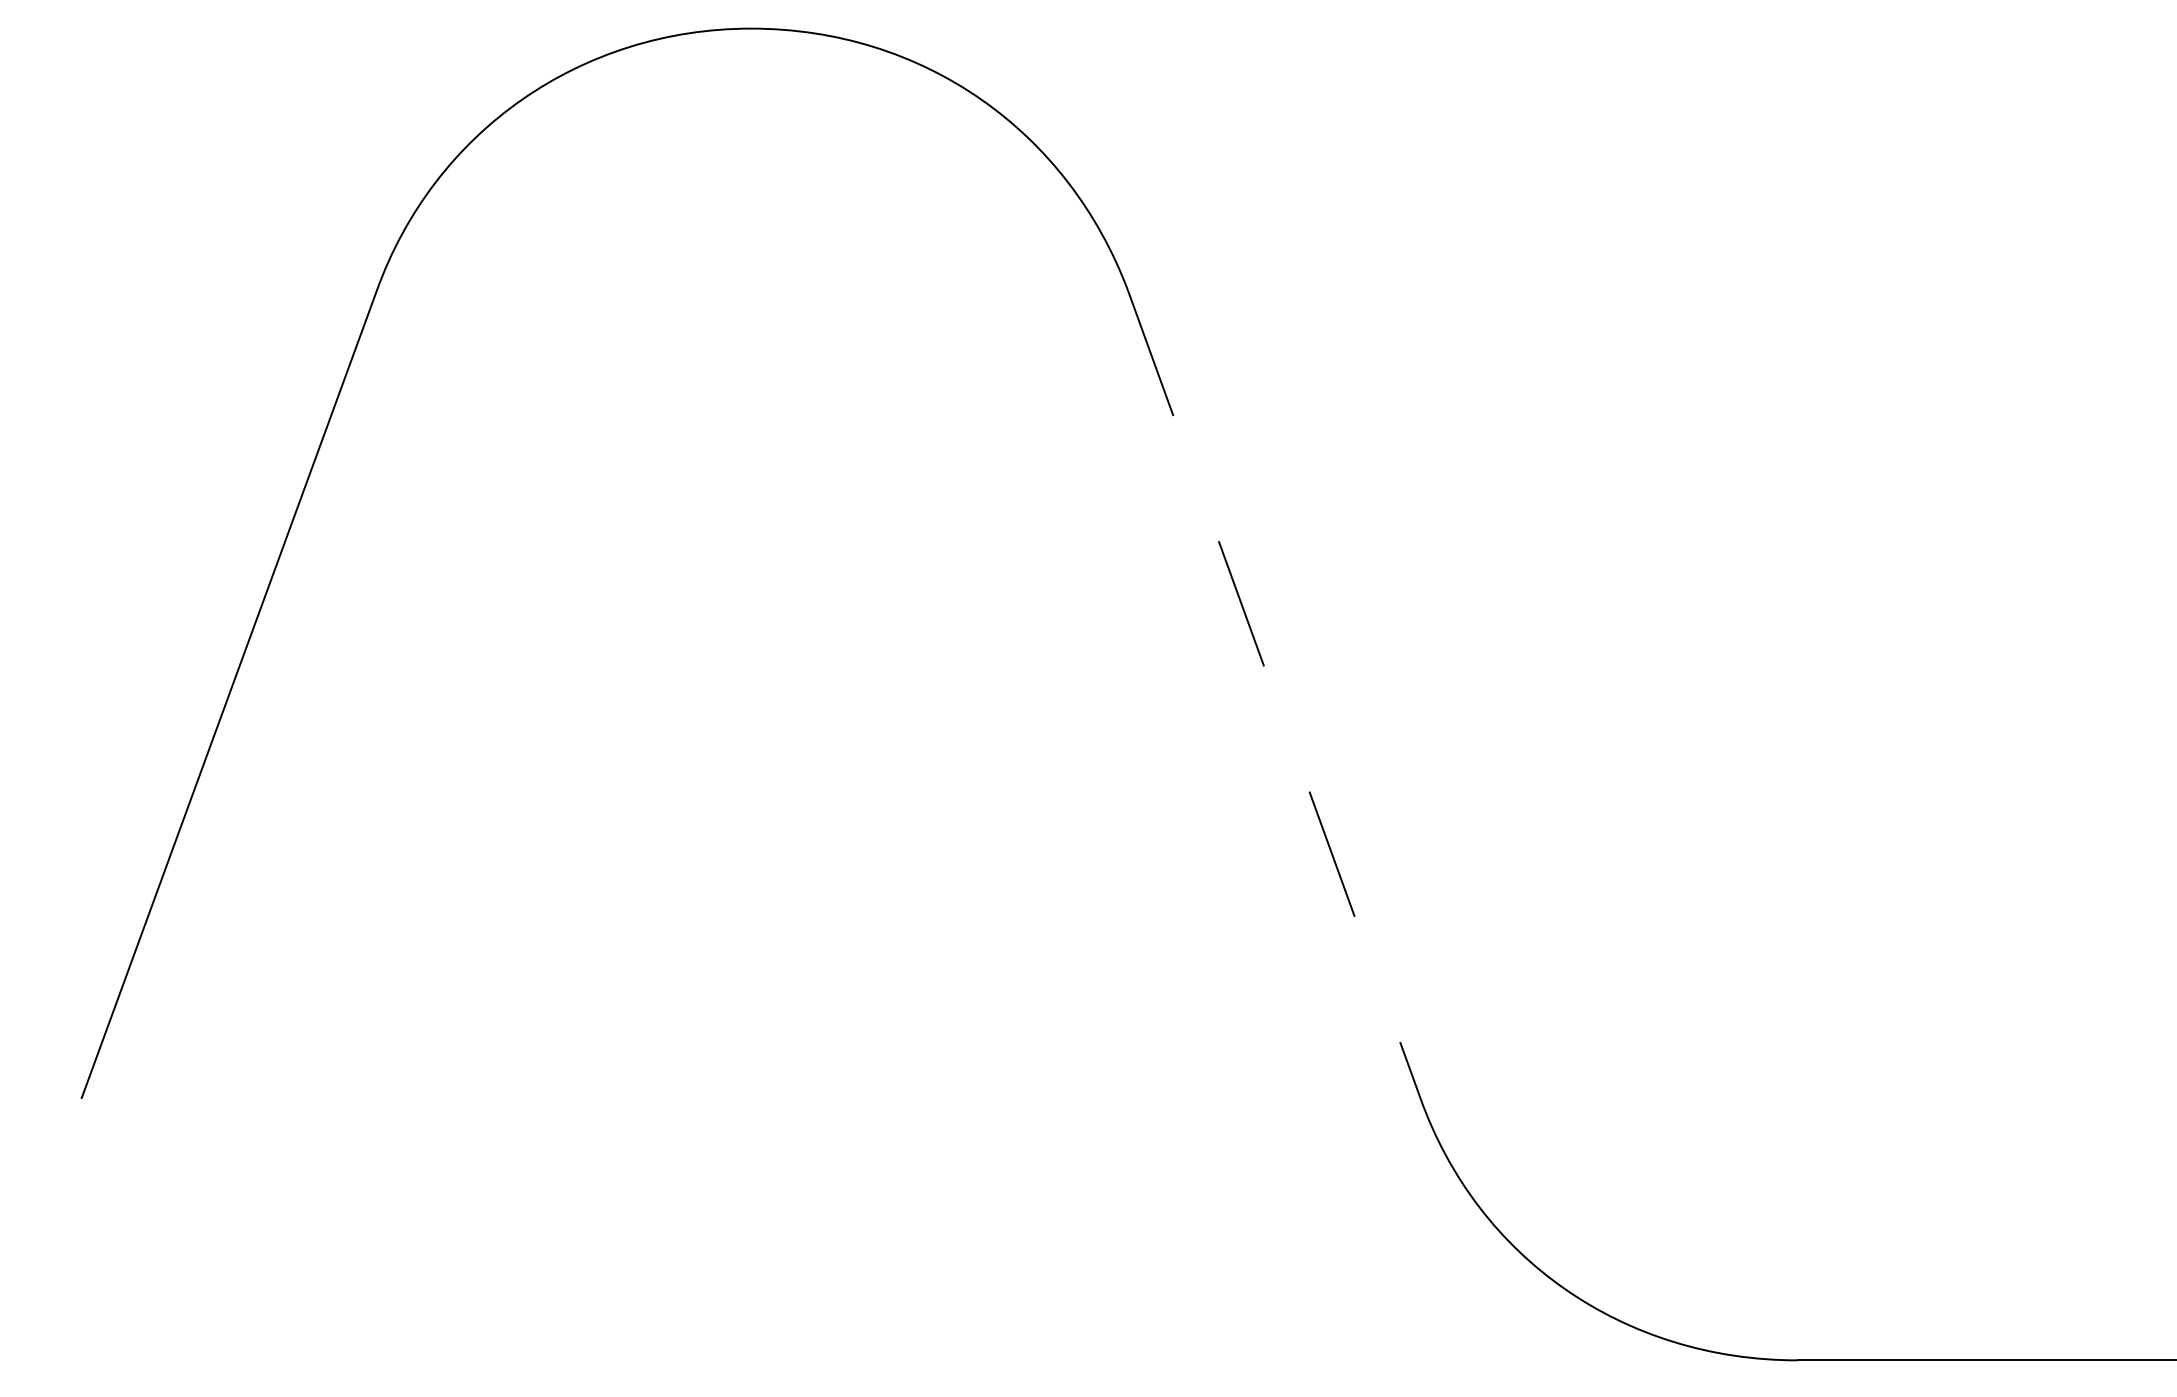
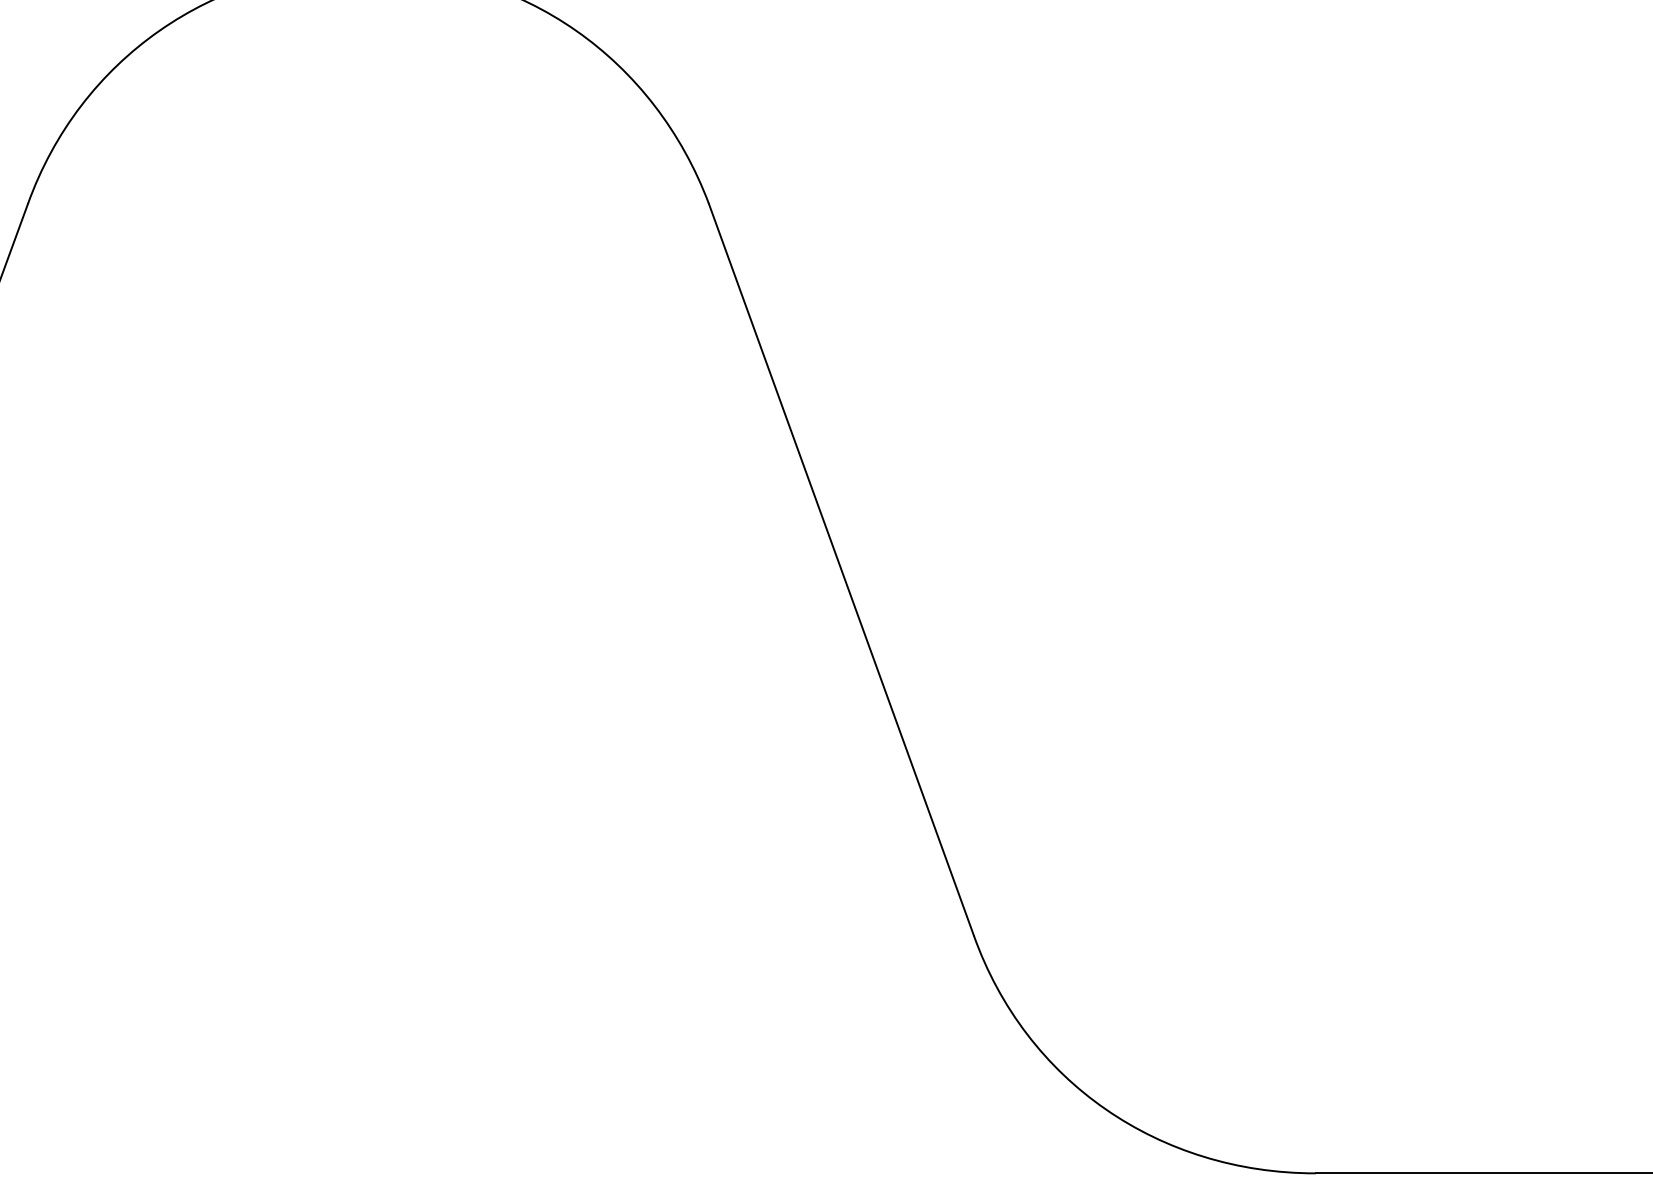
line: (1274, 694) -> (841, 569), dashed -> solid

